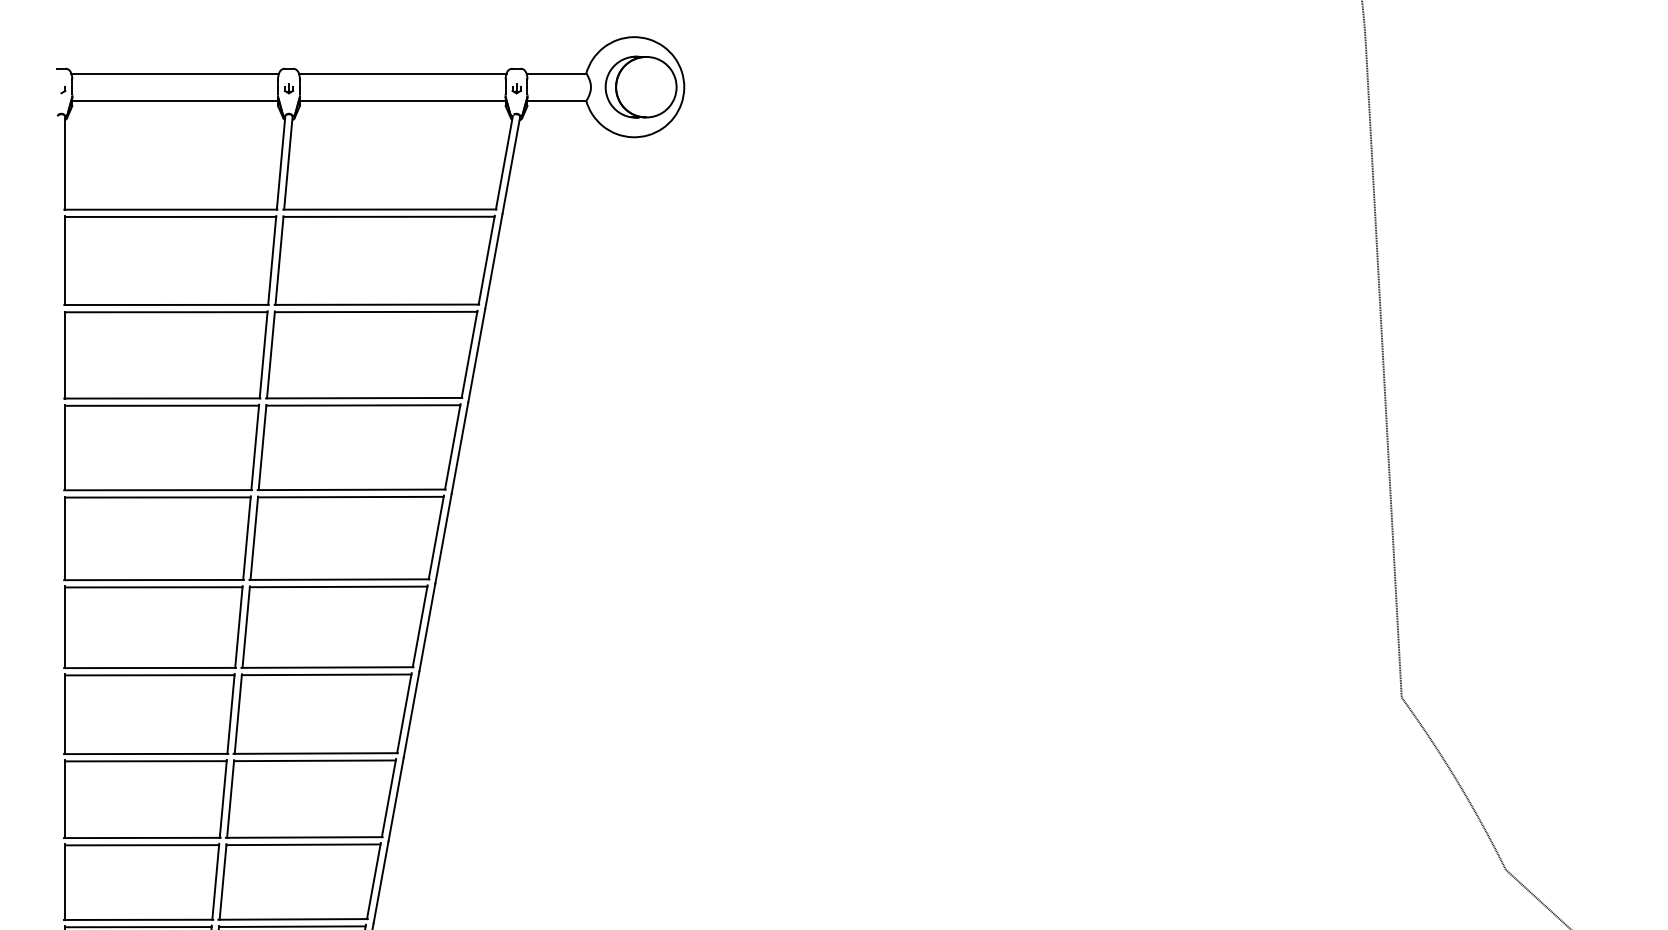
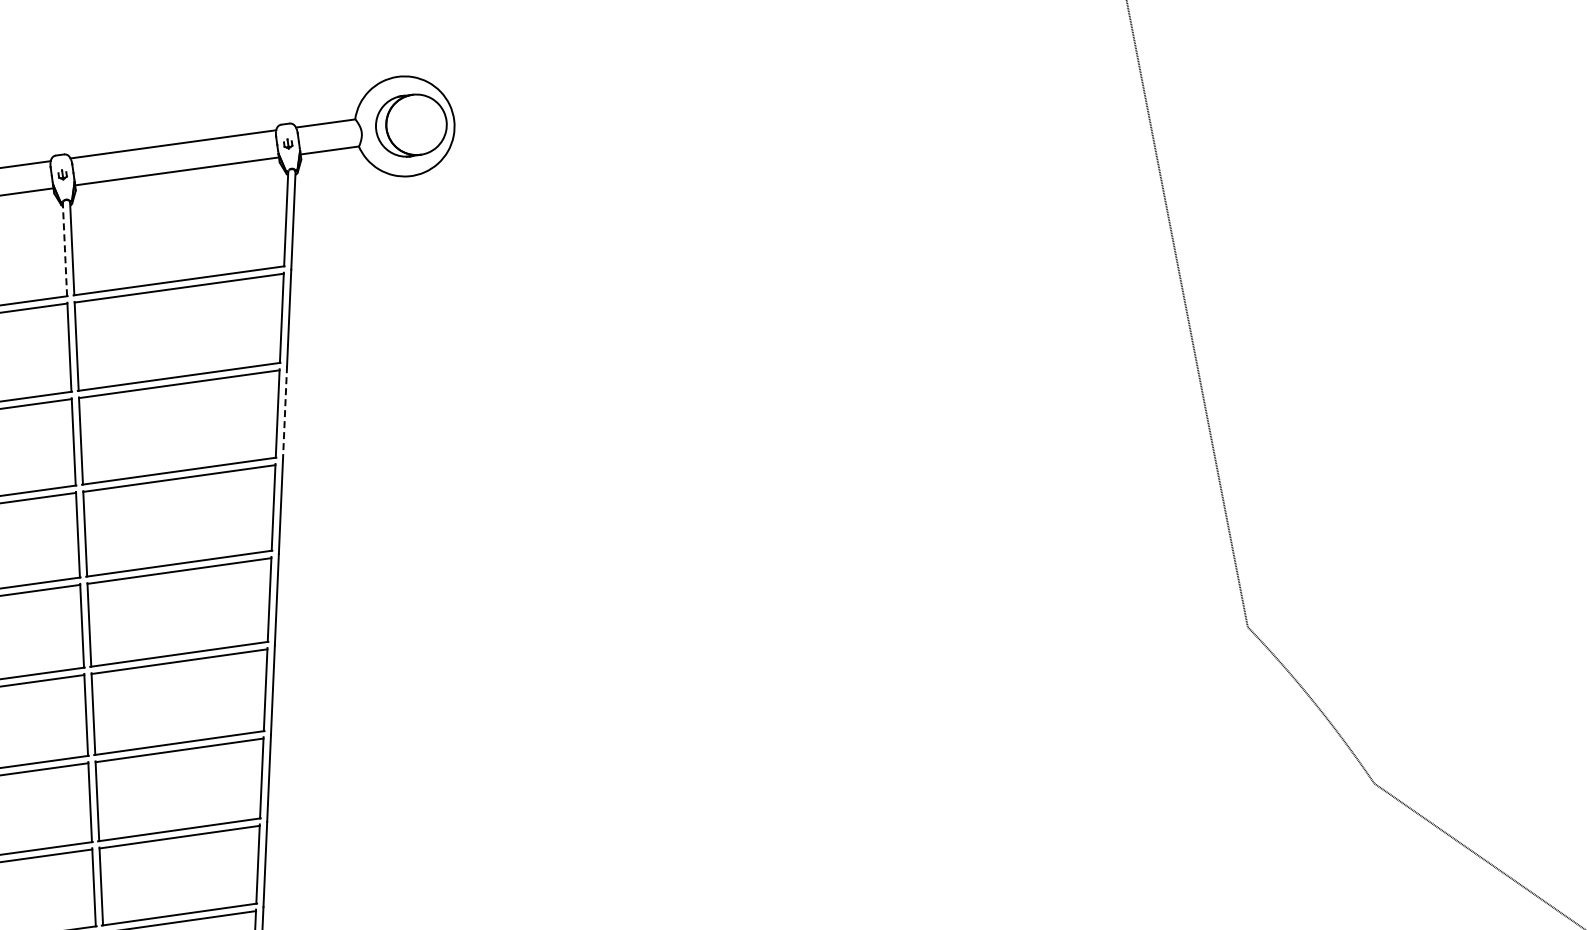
line: (281, 162) -> (65, 248), solid -> dashed
line: (476, 355) -> (284, 413), solid -> dashed

